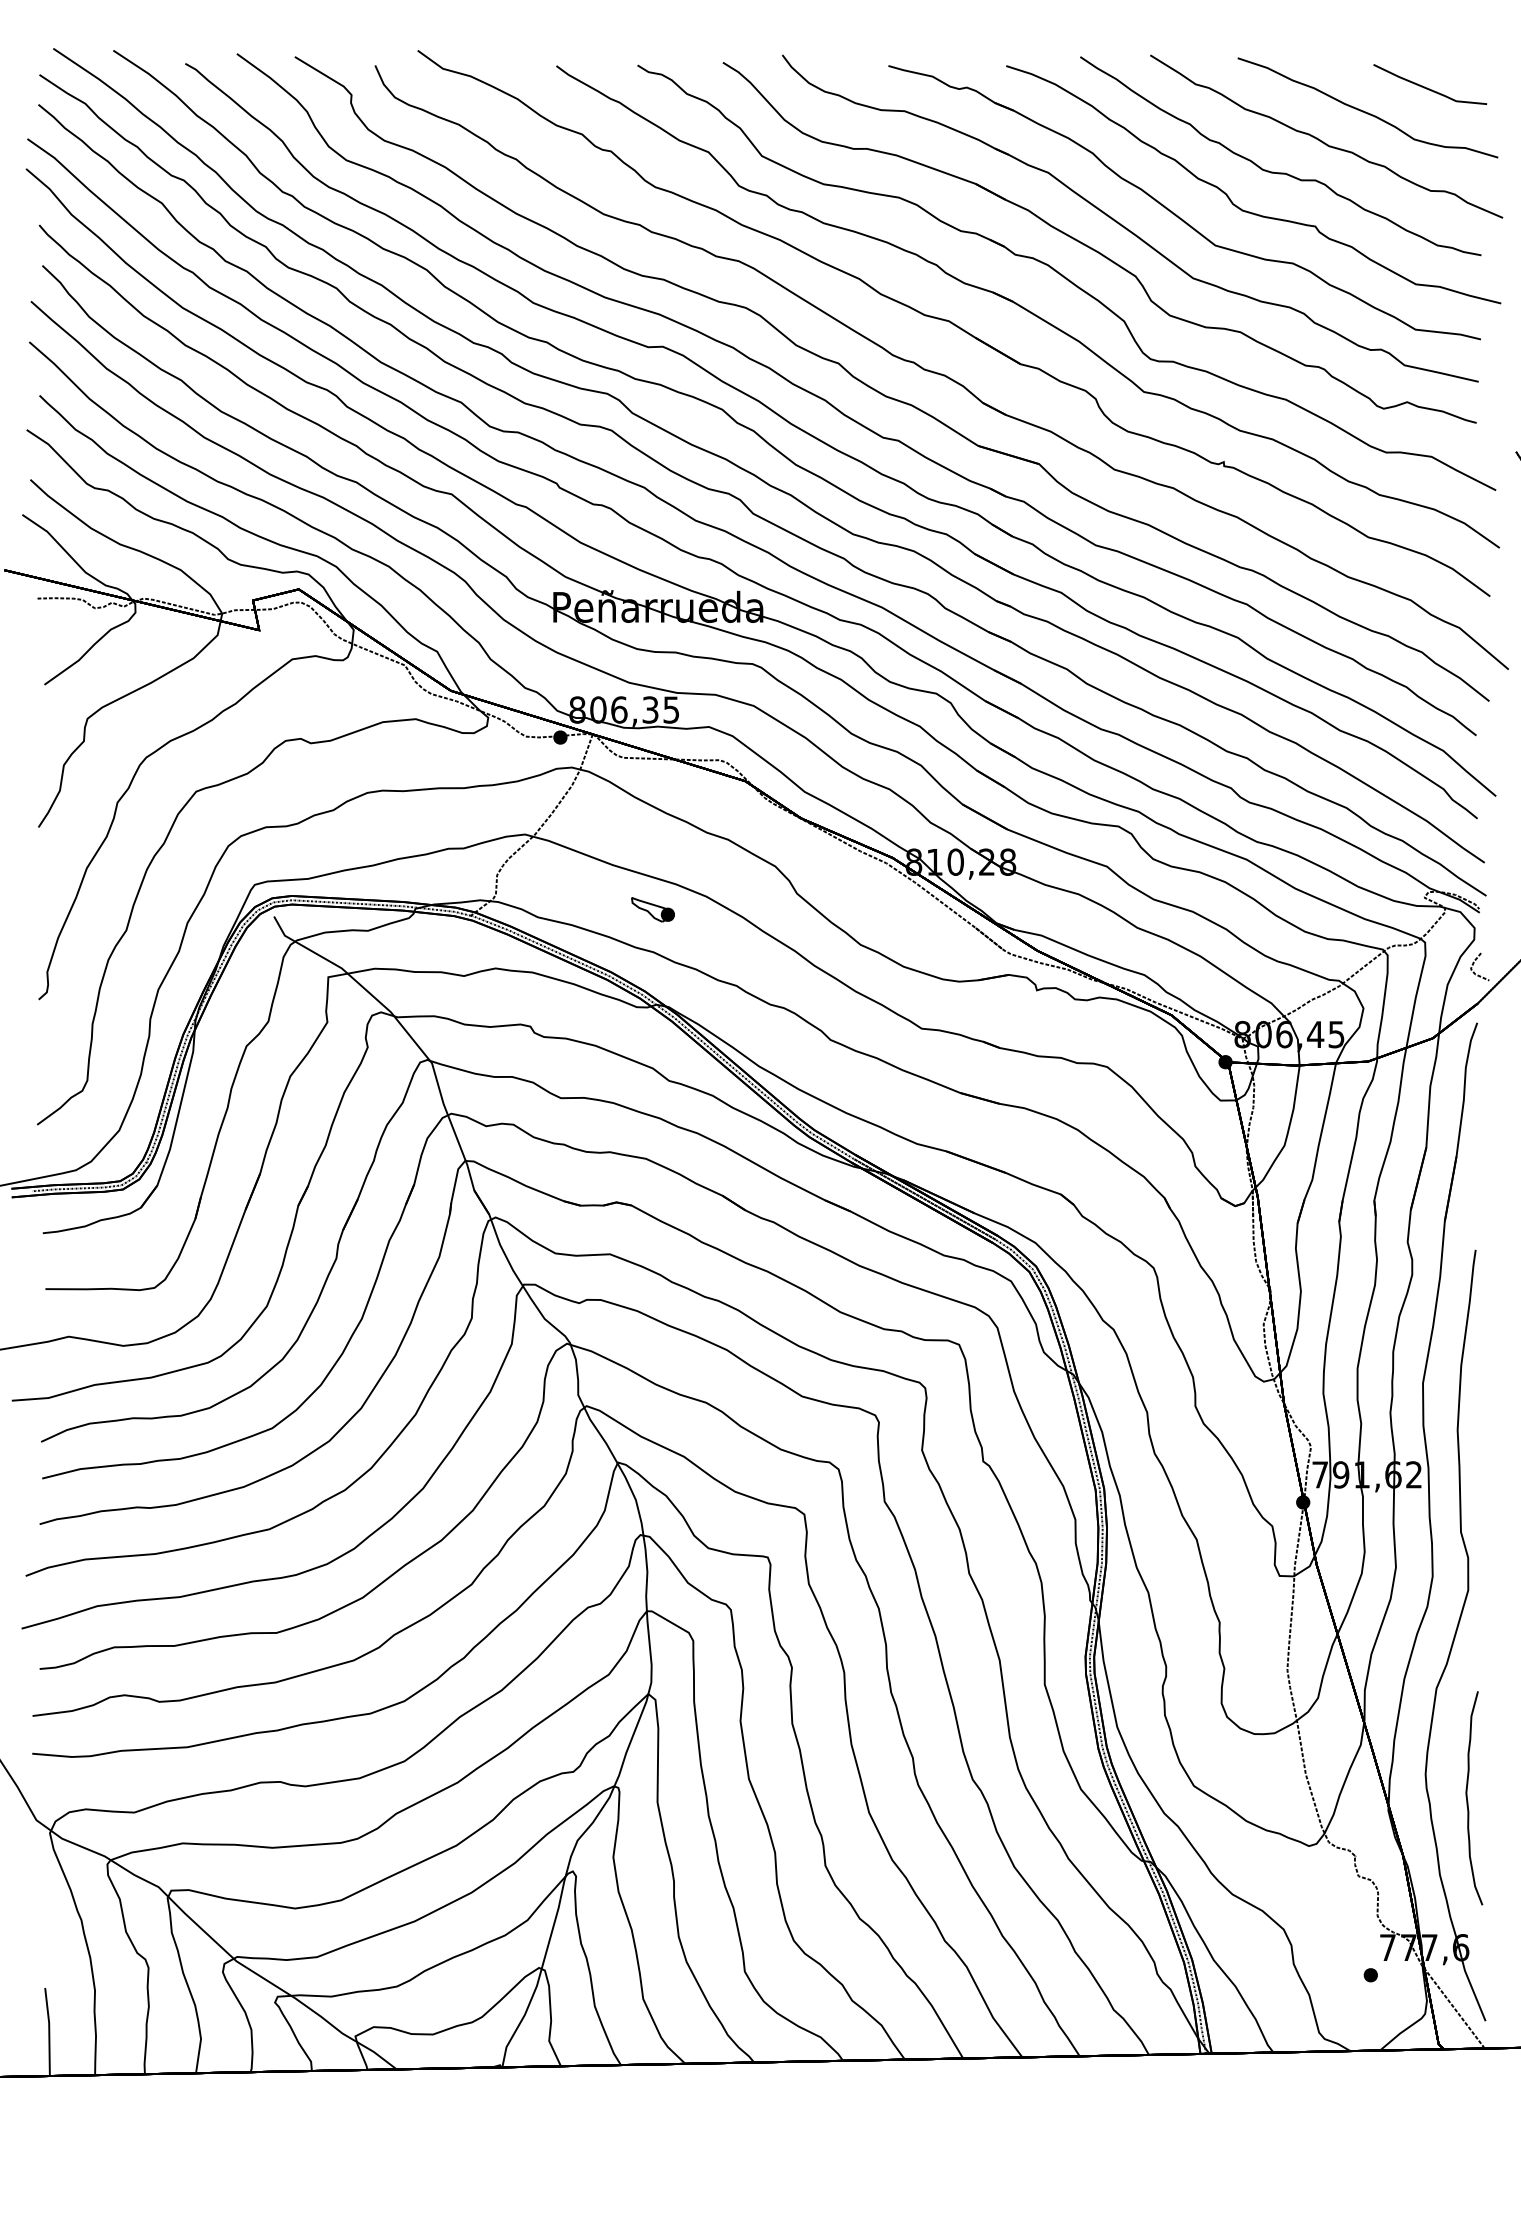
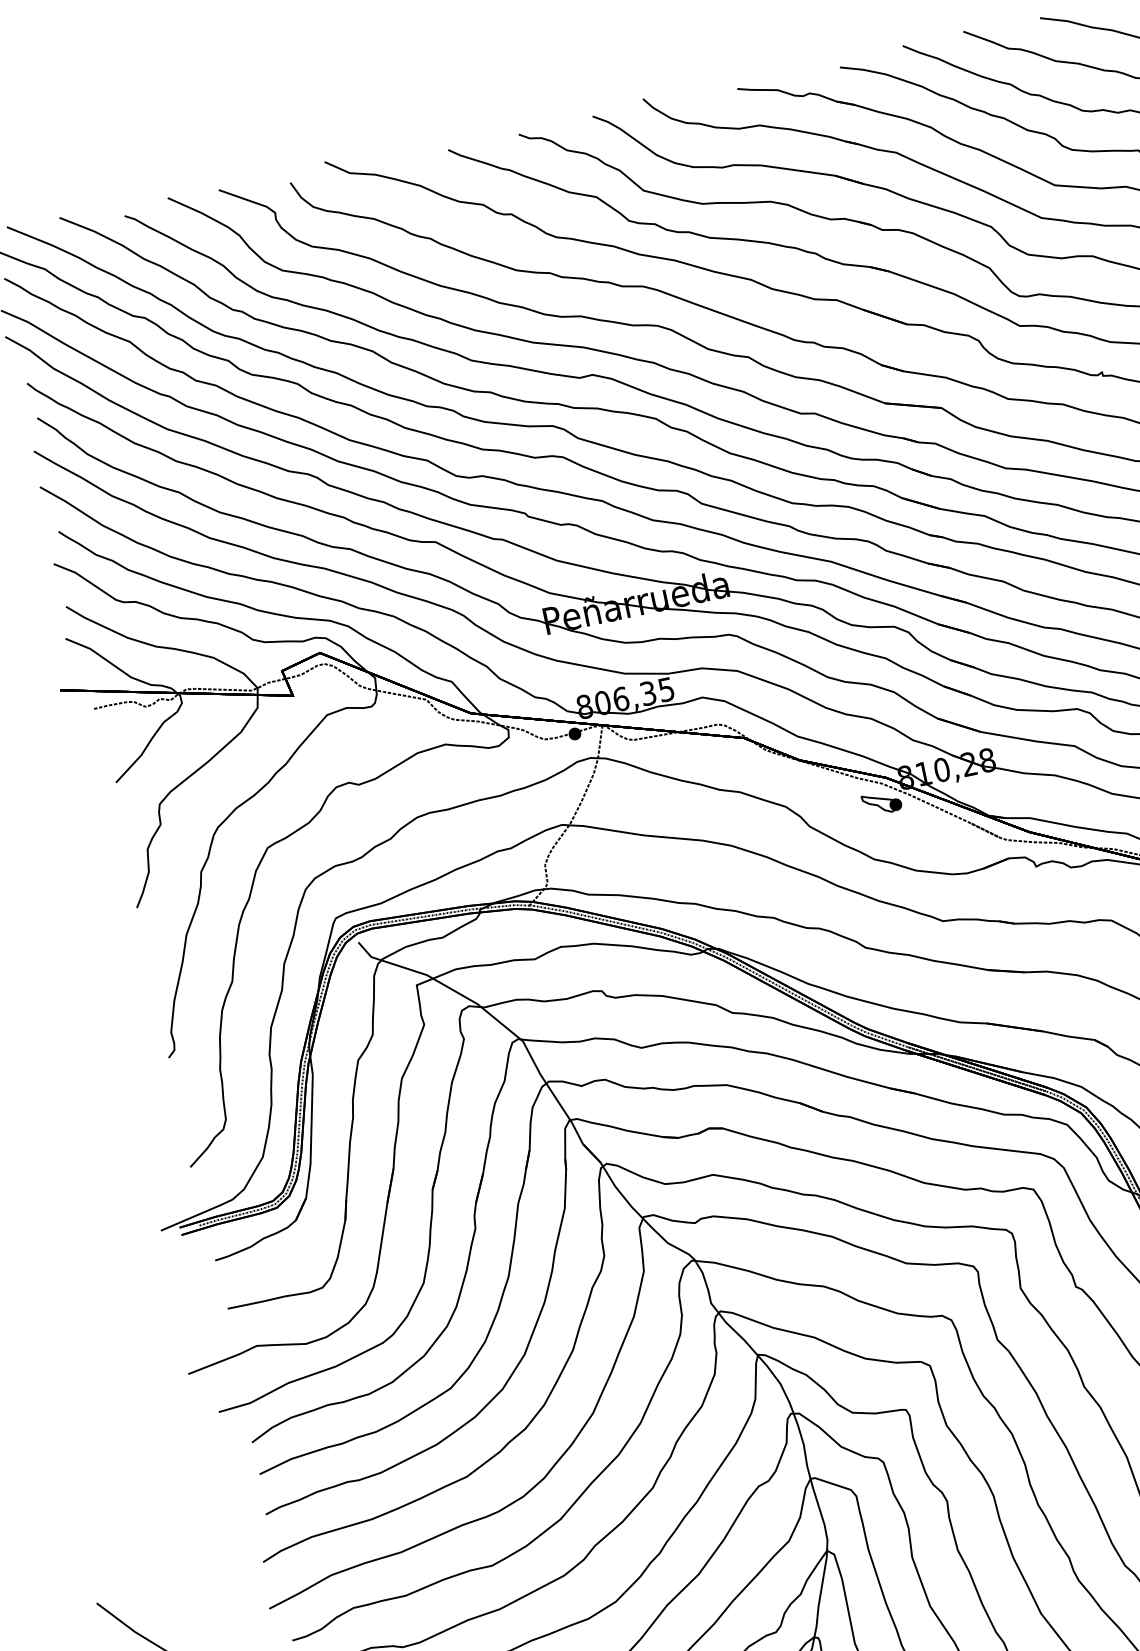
part: (652, 909) -> (881, 803), moved

